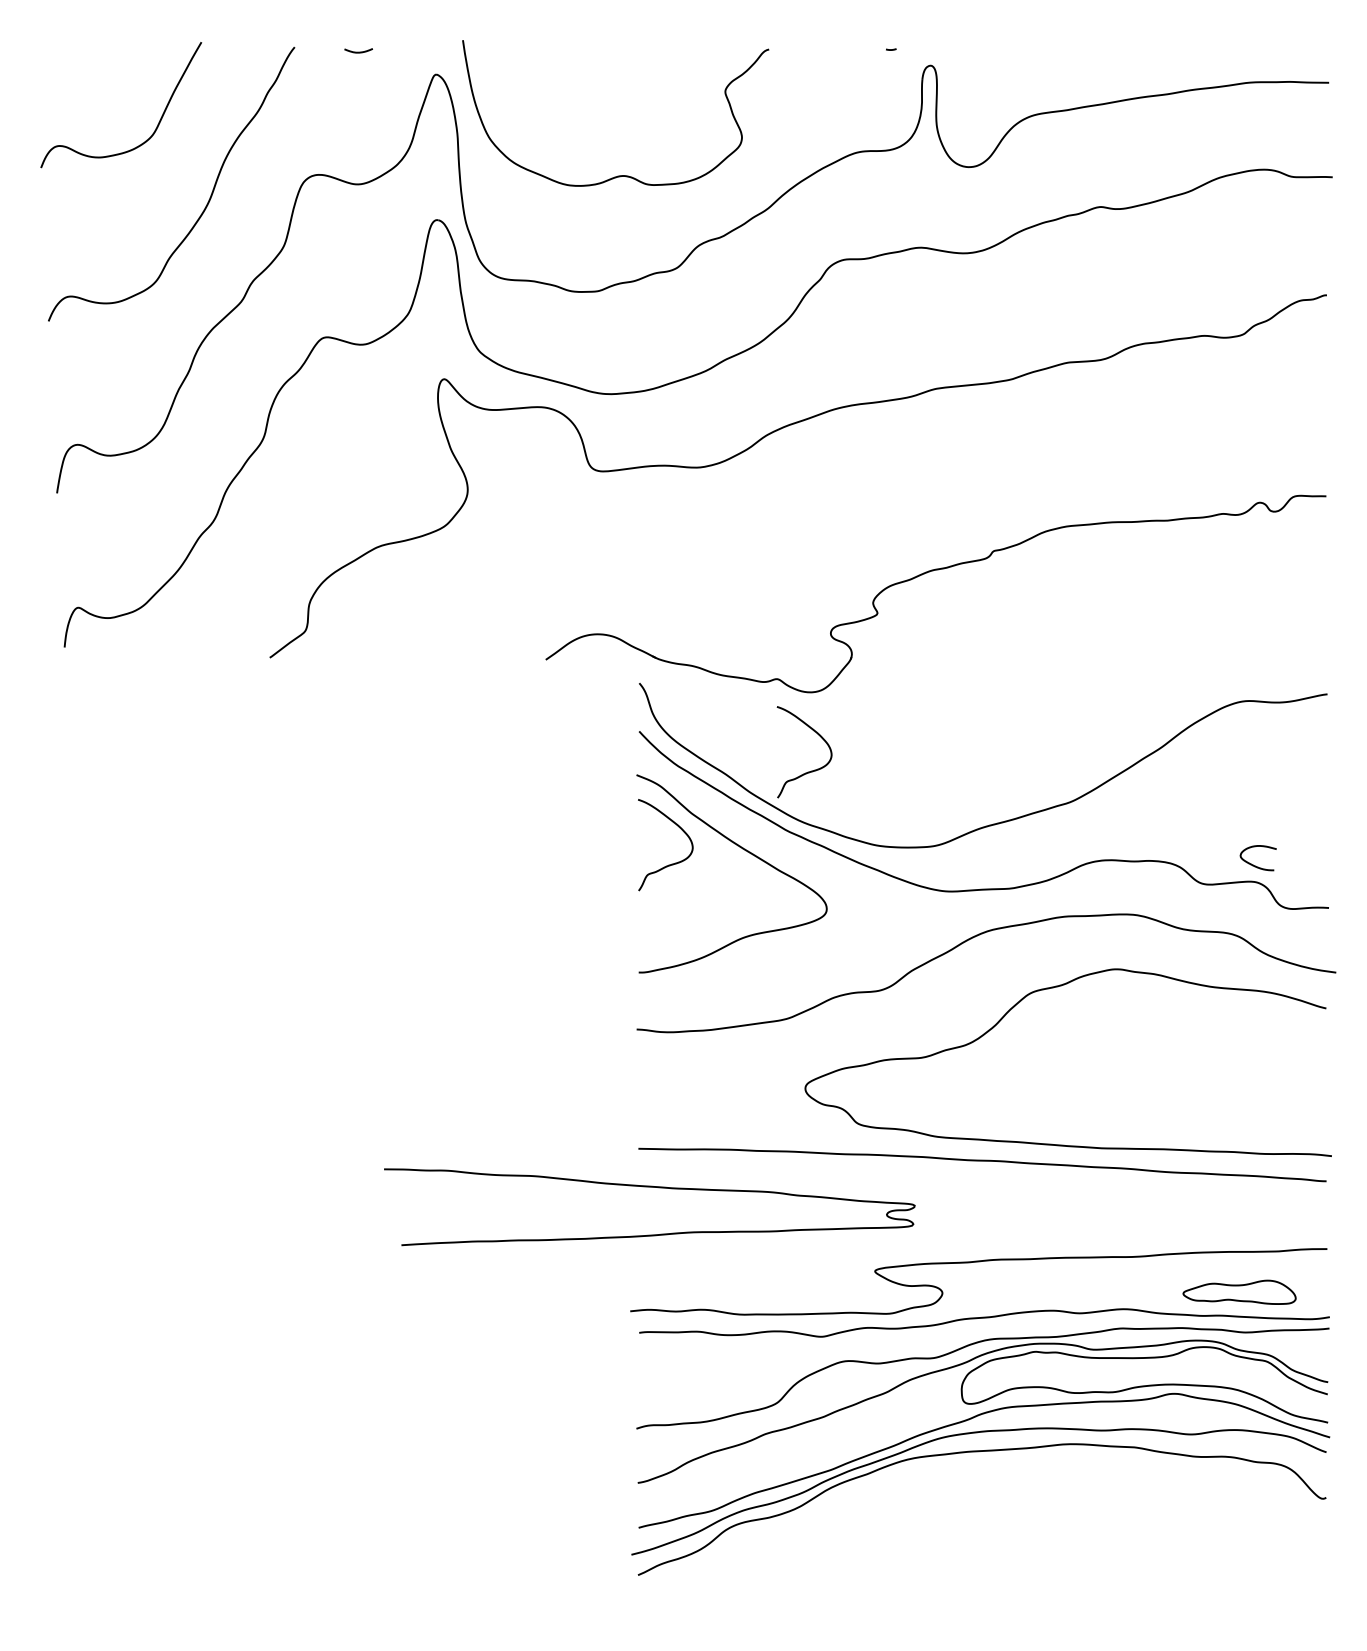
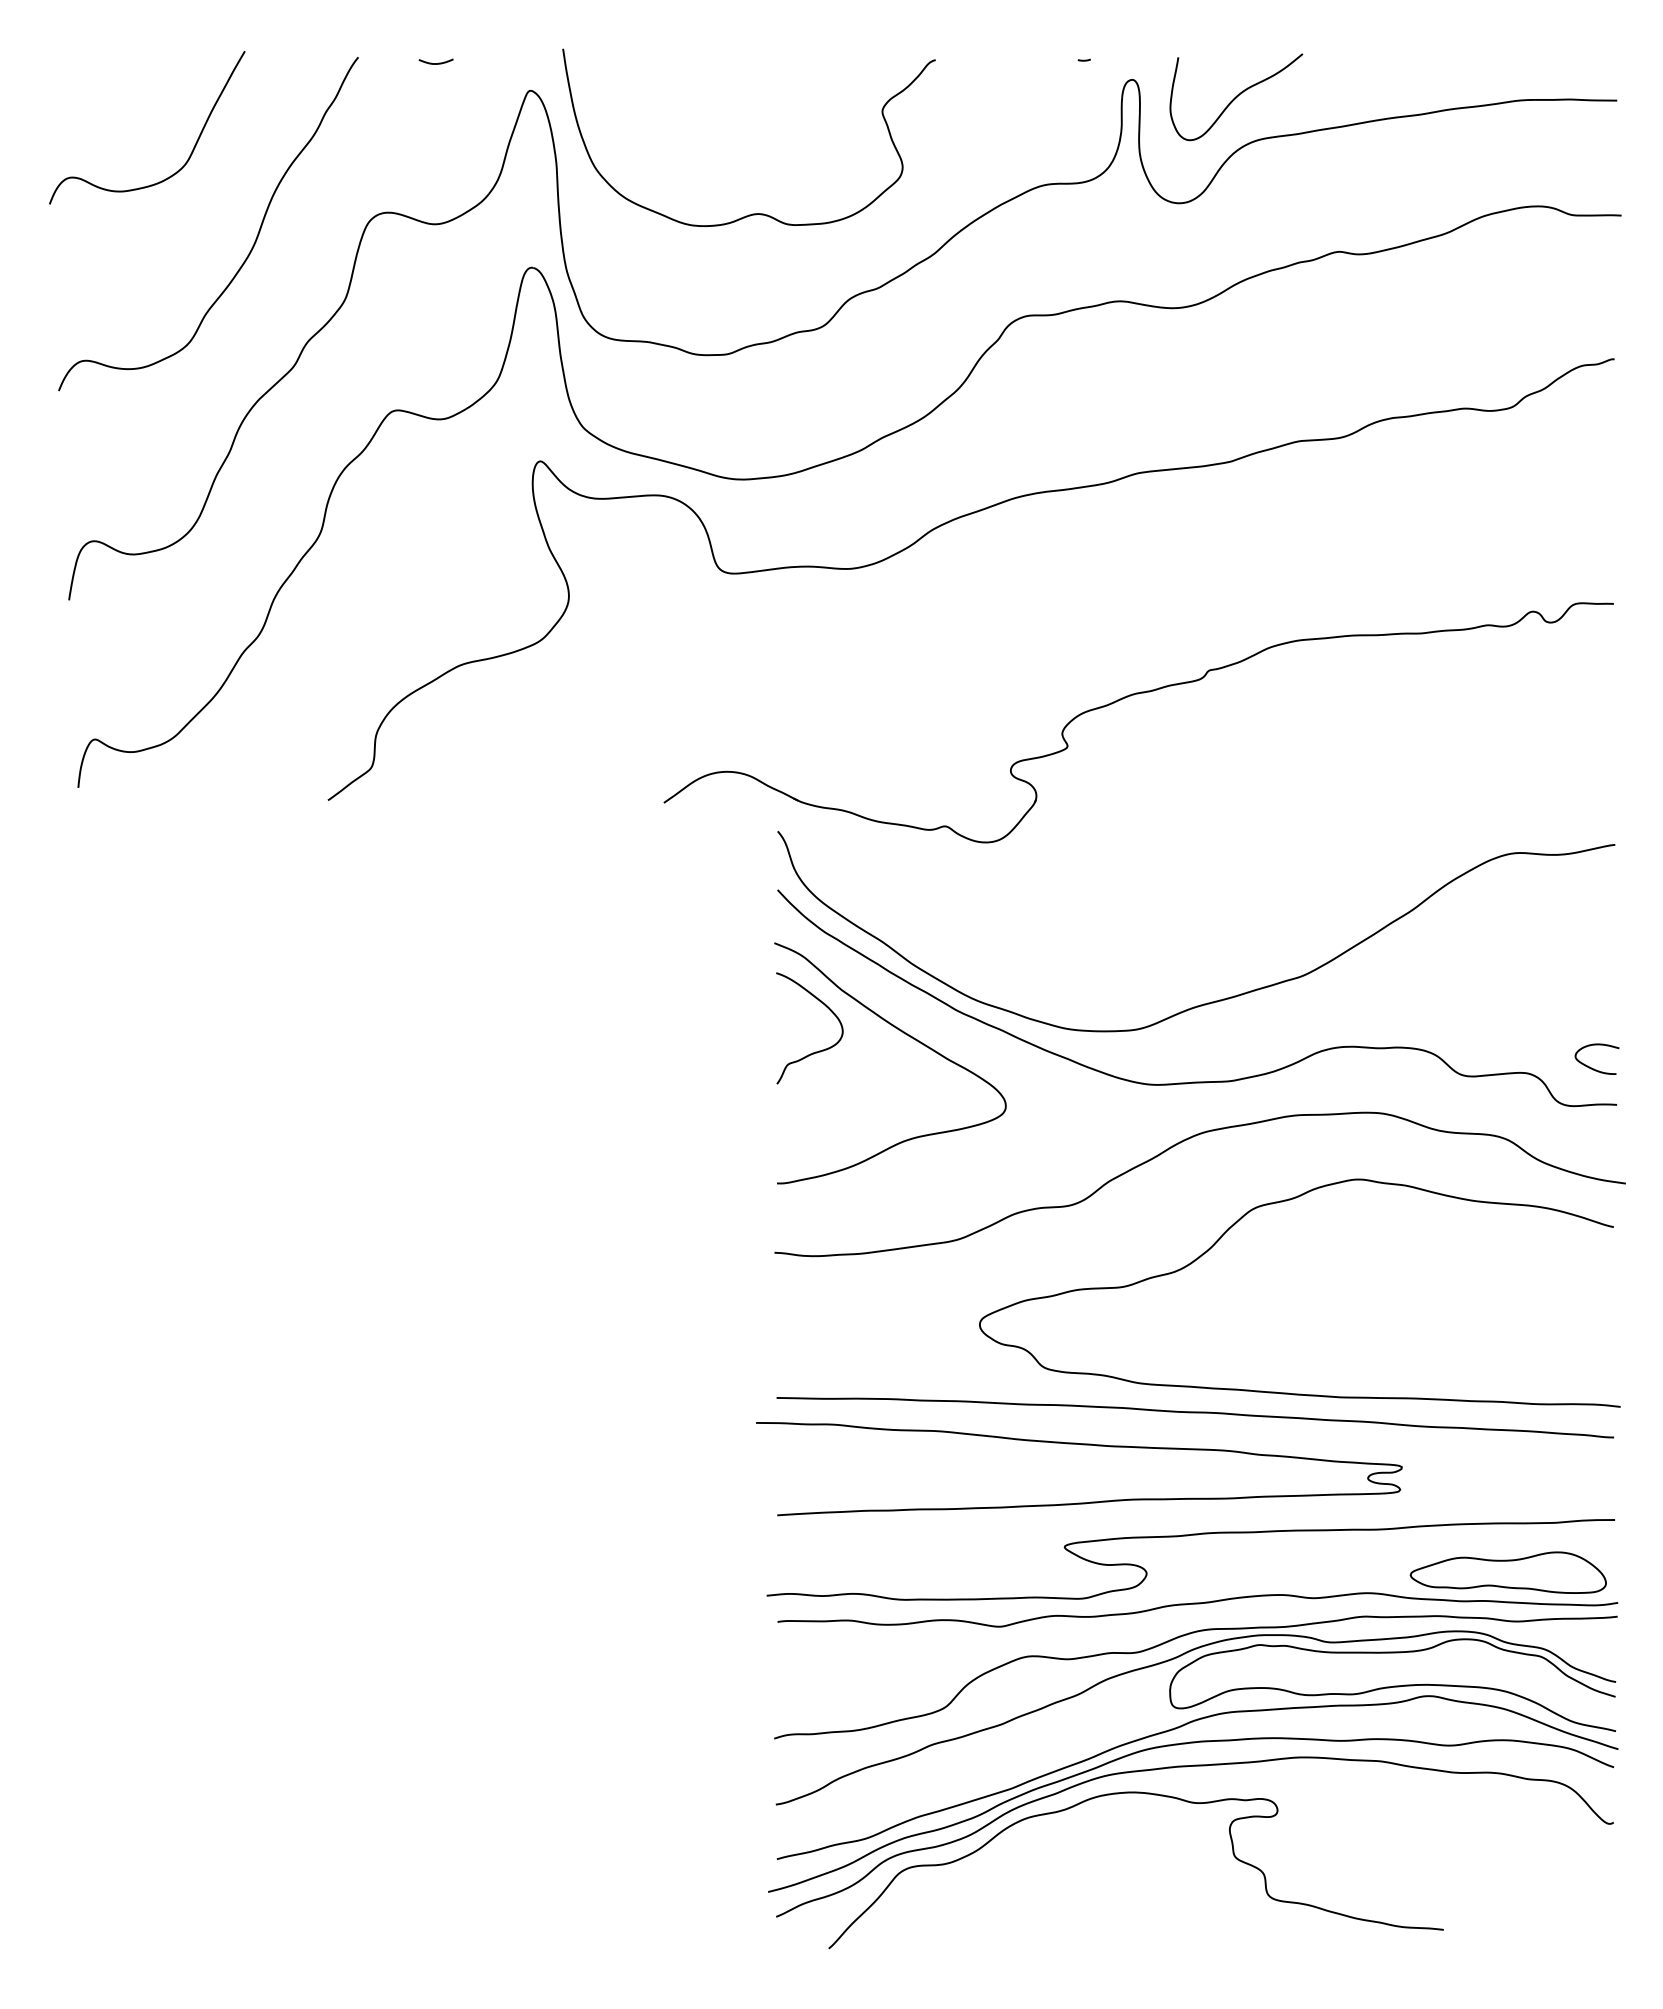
curve: (1016, 80) -> (1236, 97), added
curve: (809, 771) -> (984, 938), removed
curve: (1256, 865) -> (1594, 1068), moved
curve: (652, 1187) -> (1082, 1445), moved
part: (1238, 1292) -> (1507, 1572), size x1.43
curve: (942, 1474) -> (1146, 1794), added

